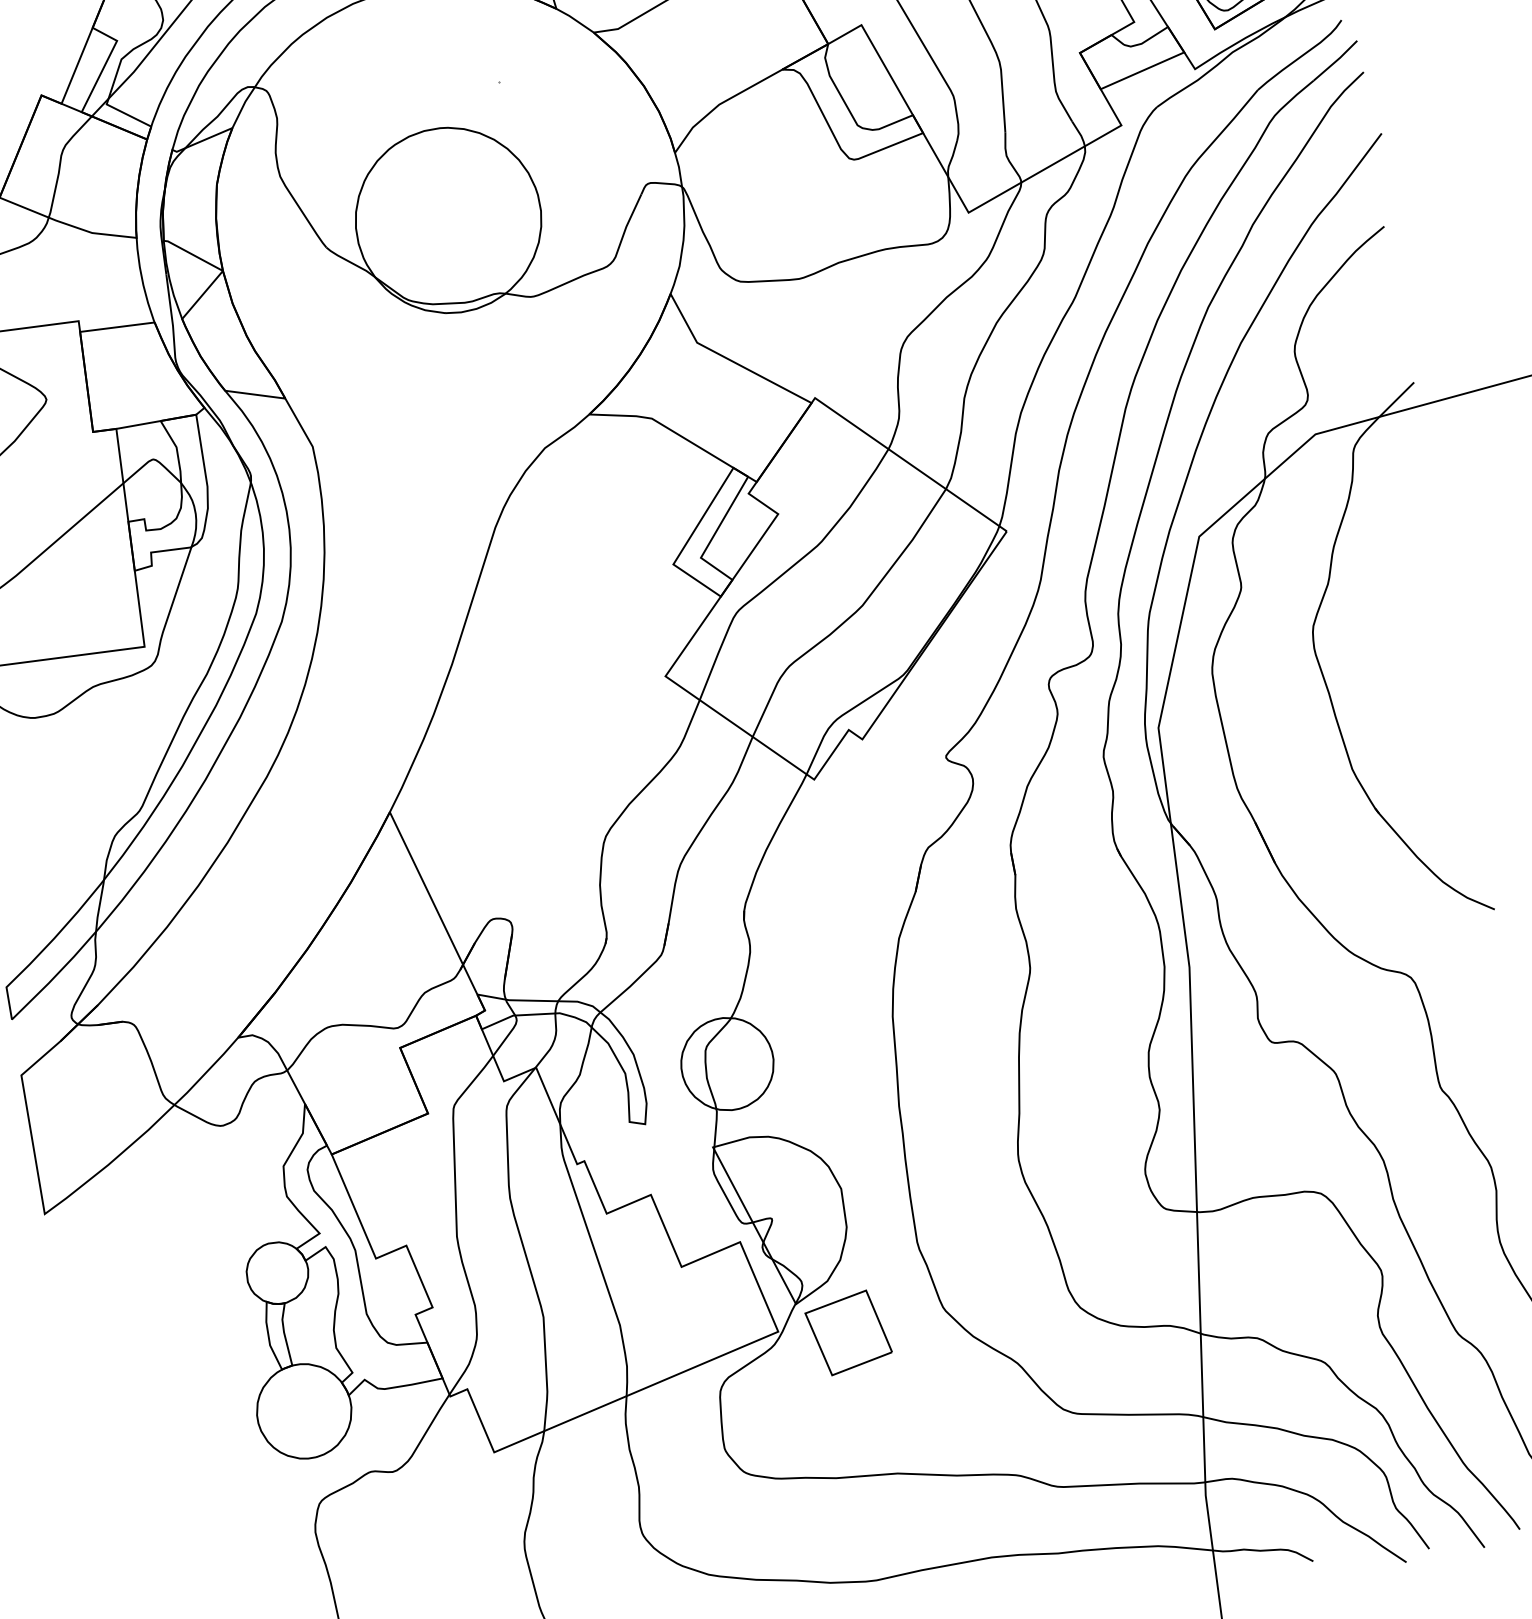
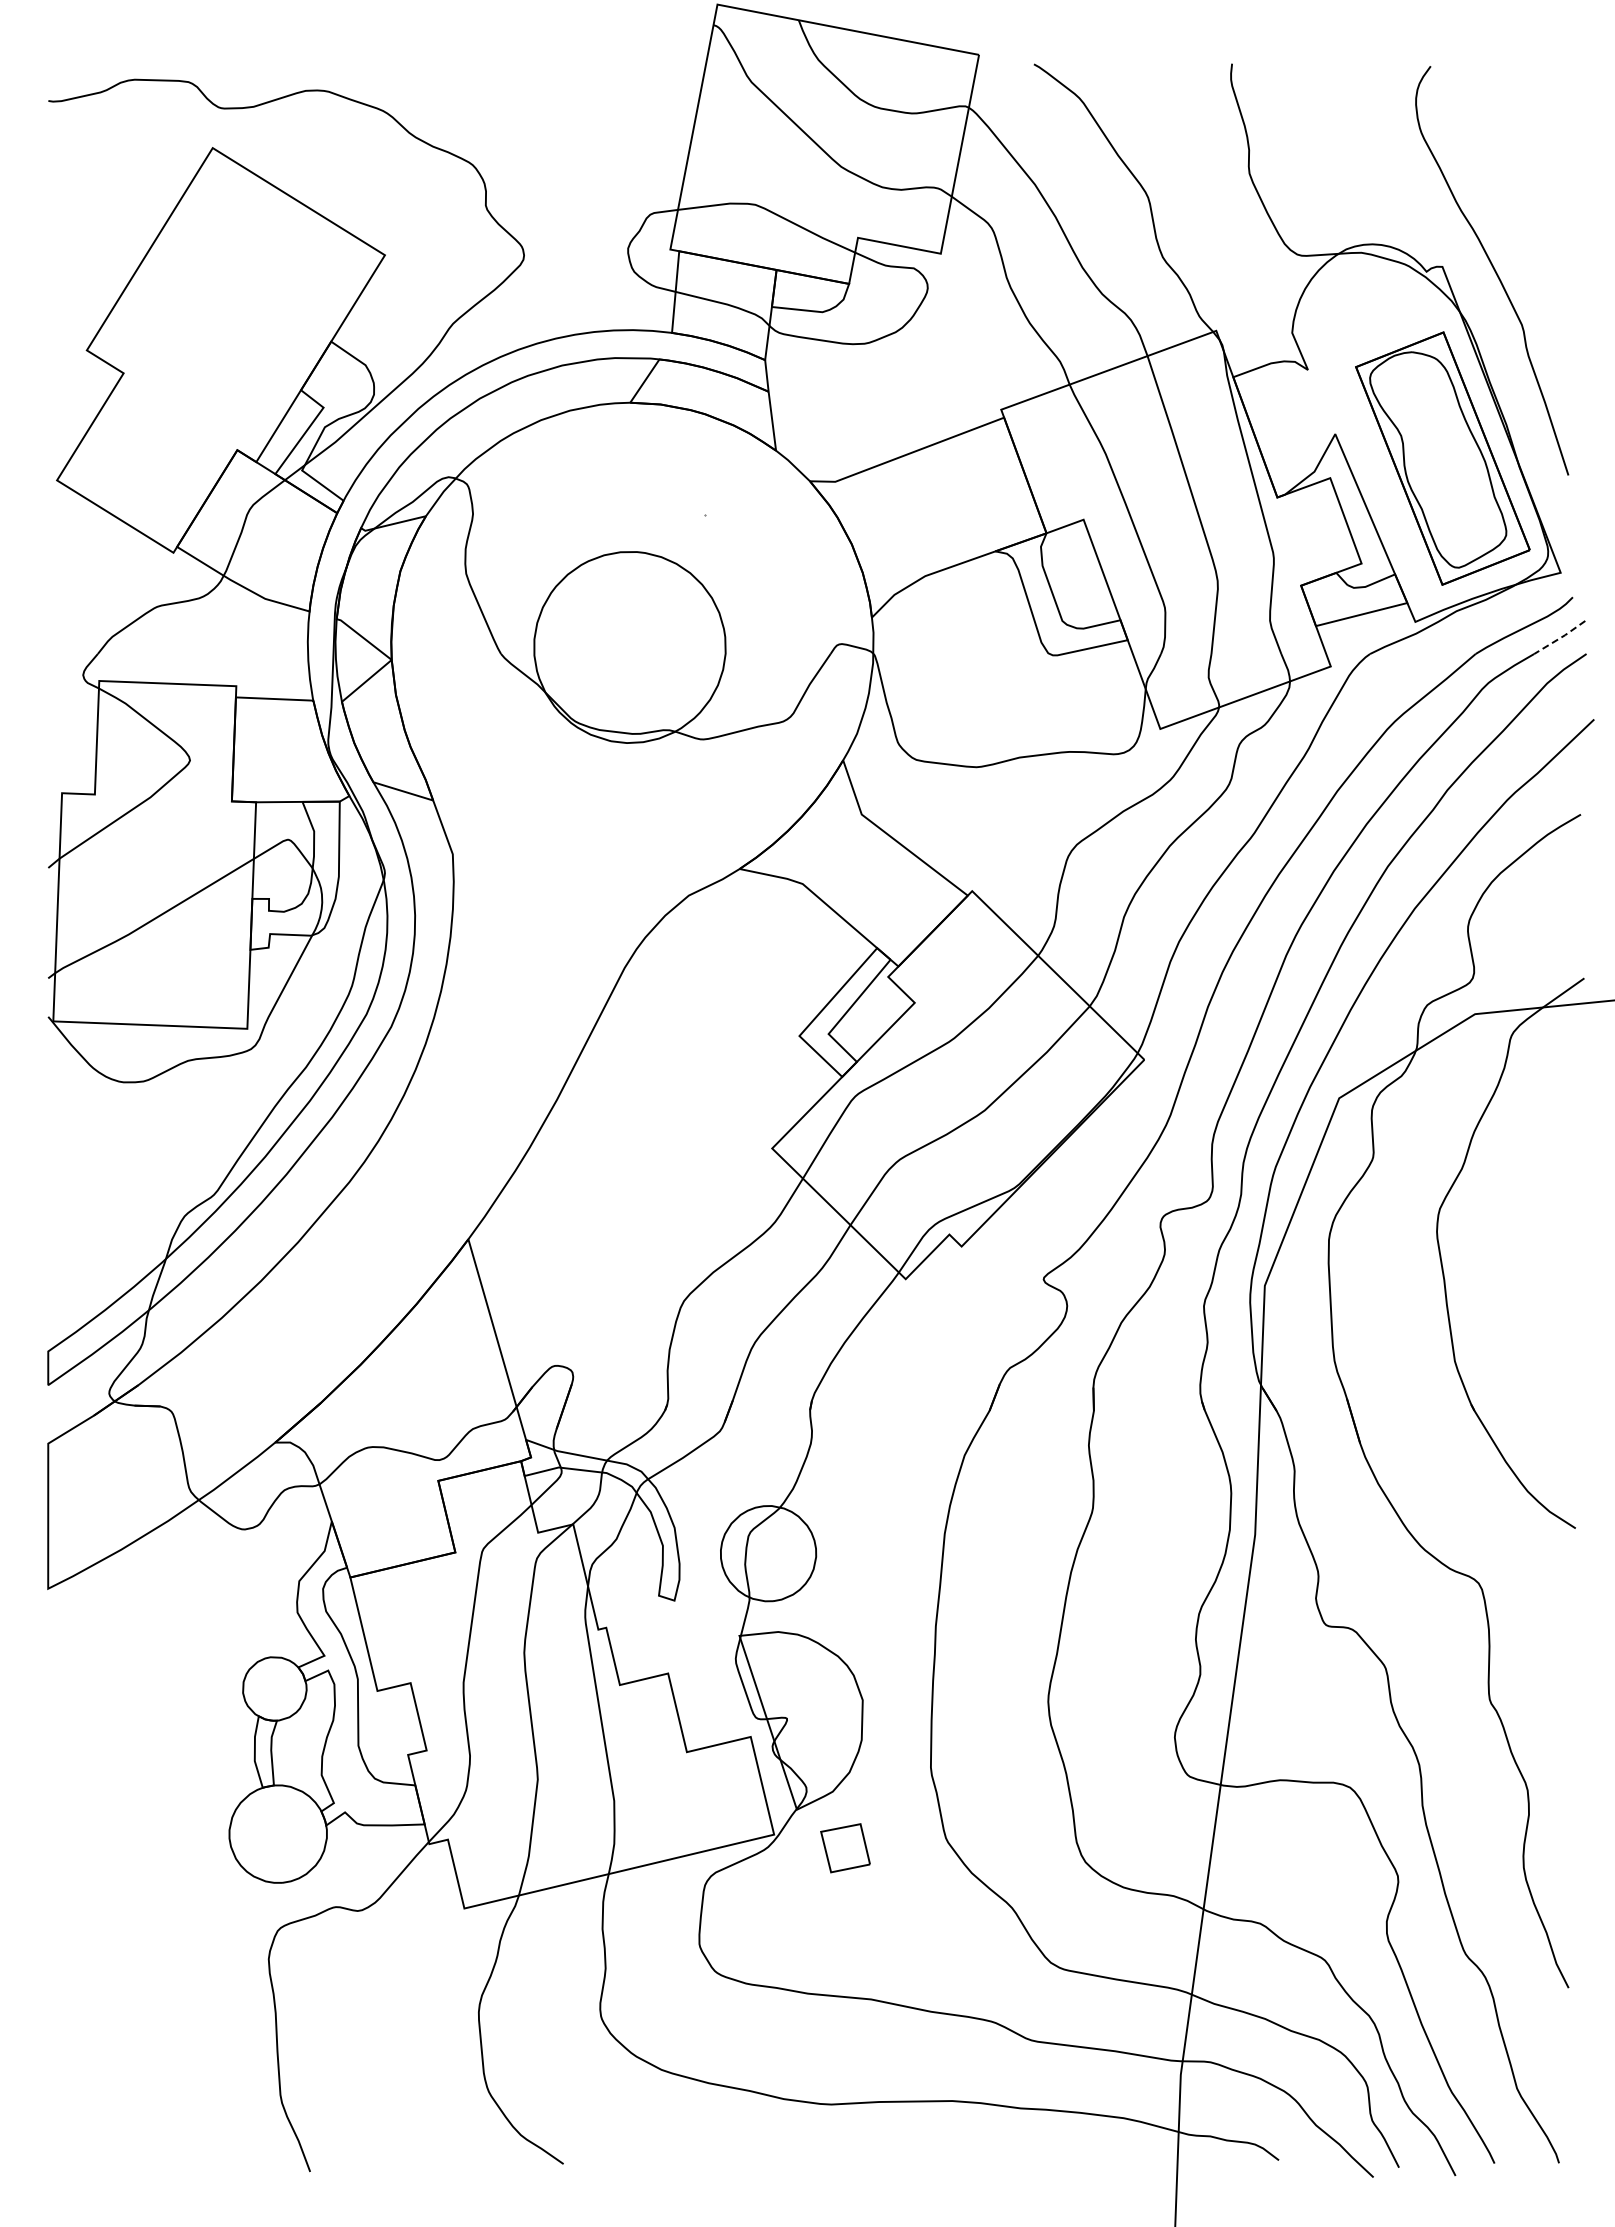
line: (1336, 61) -> (1560, 638), solid -> dashed
part: (848, 1333) -> (845, 1848), size x0.6

